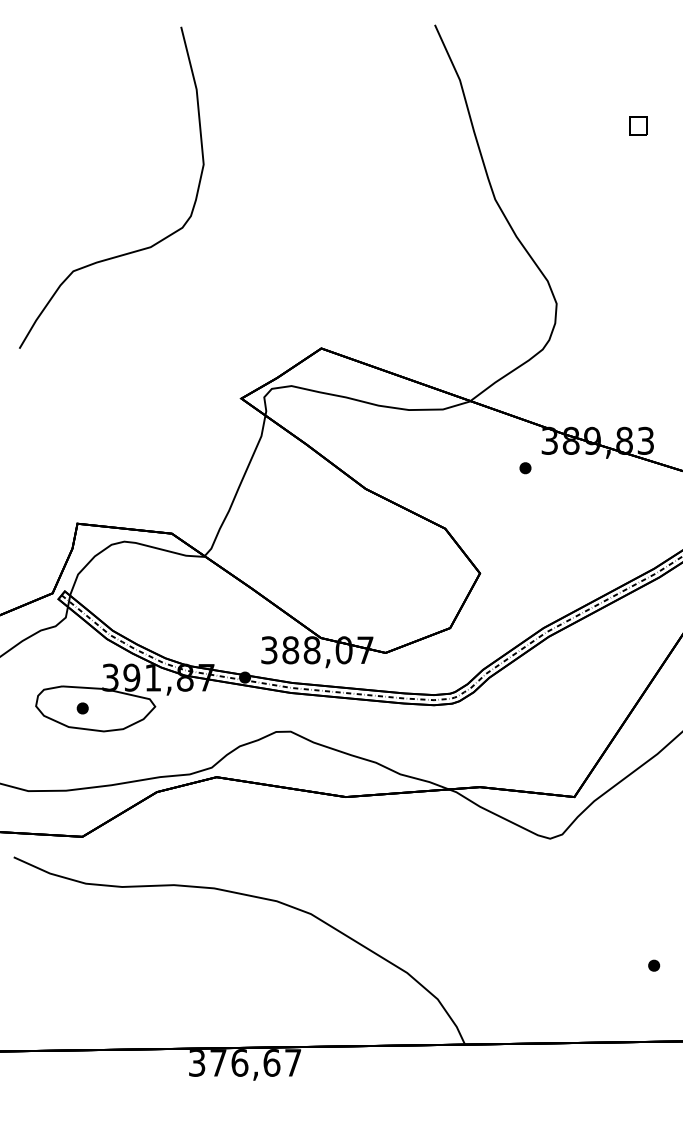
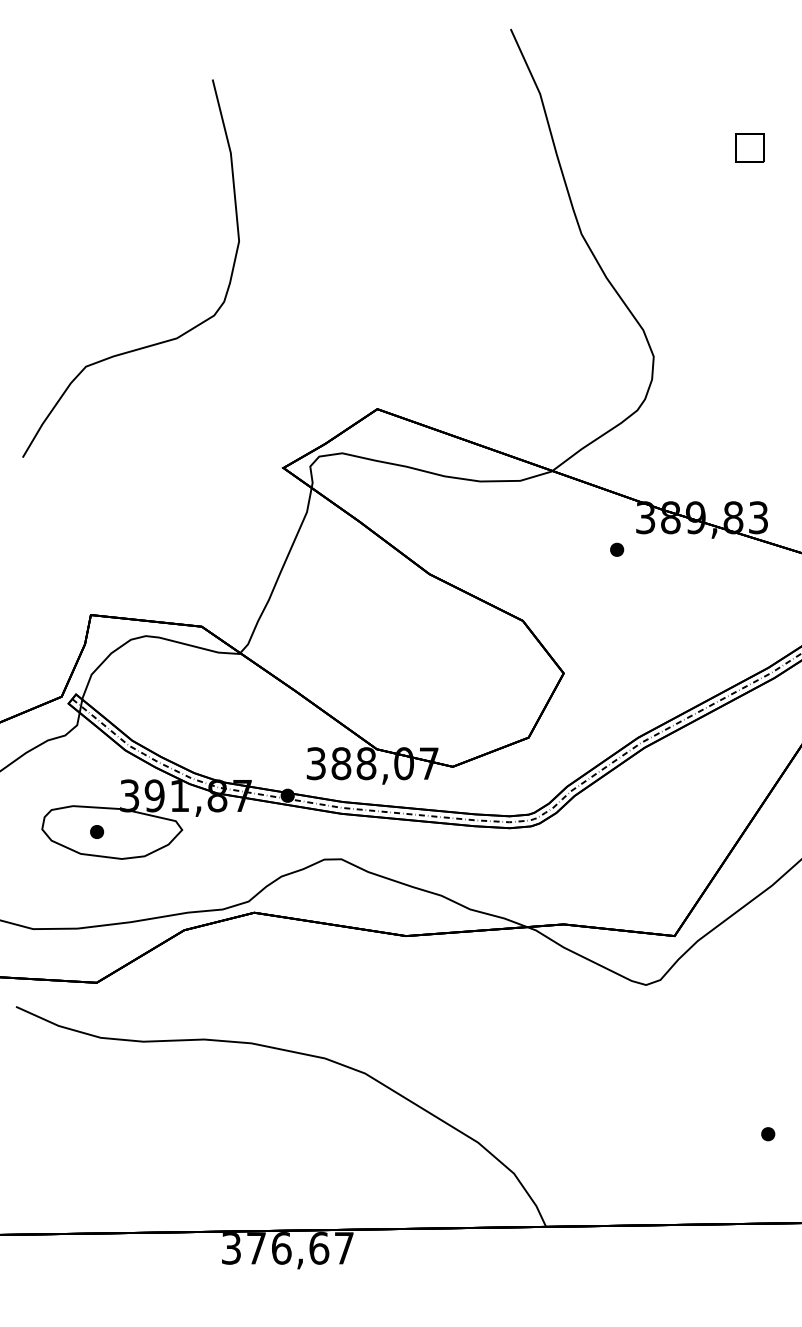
part: (638, 125) -> (749, 147), size x1.4
curve: (127, 252) -> (149, 344), moved

